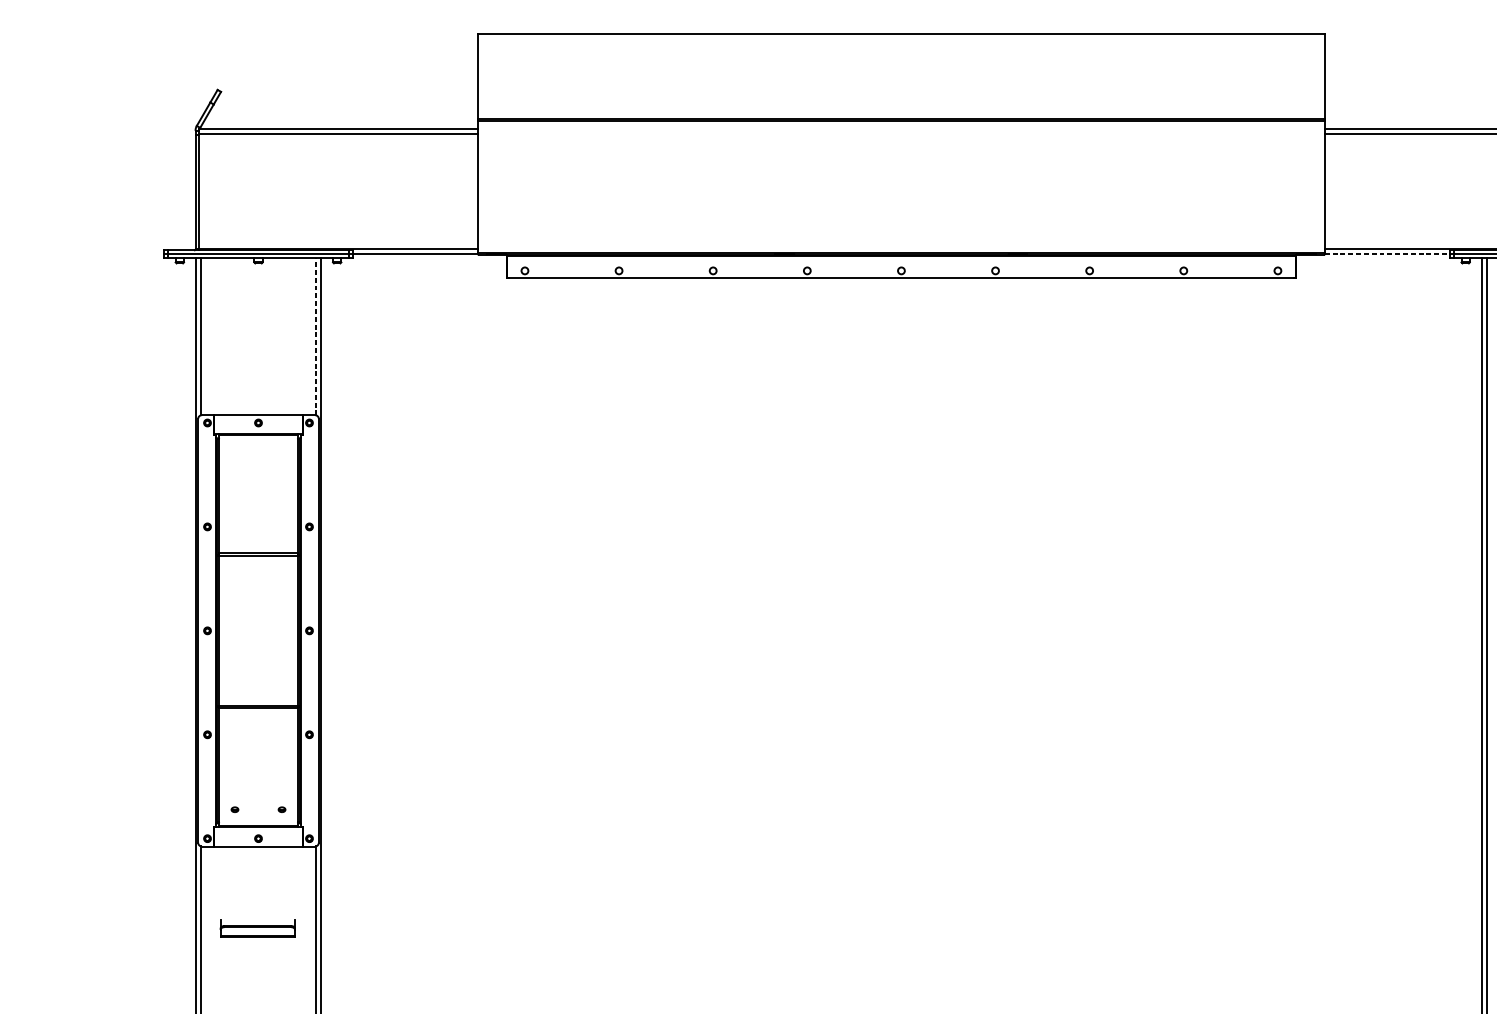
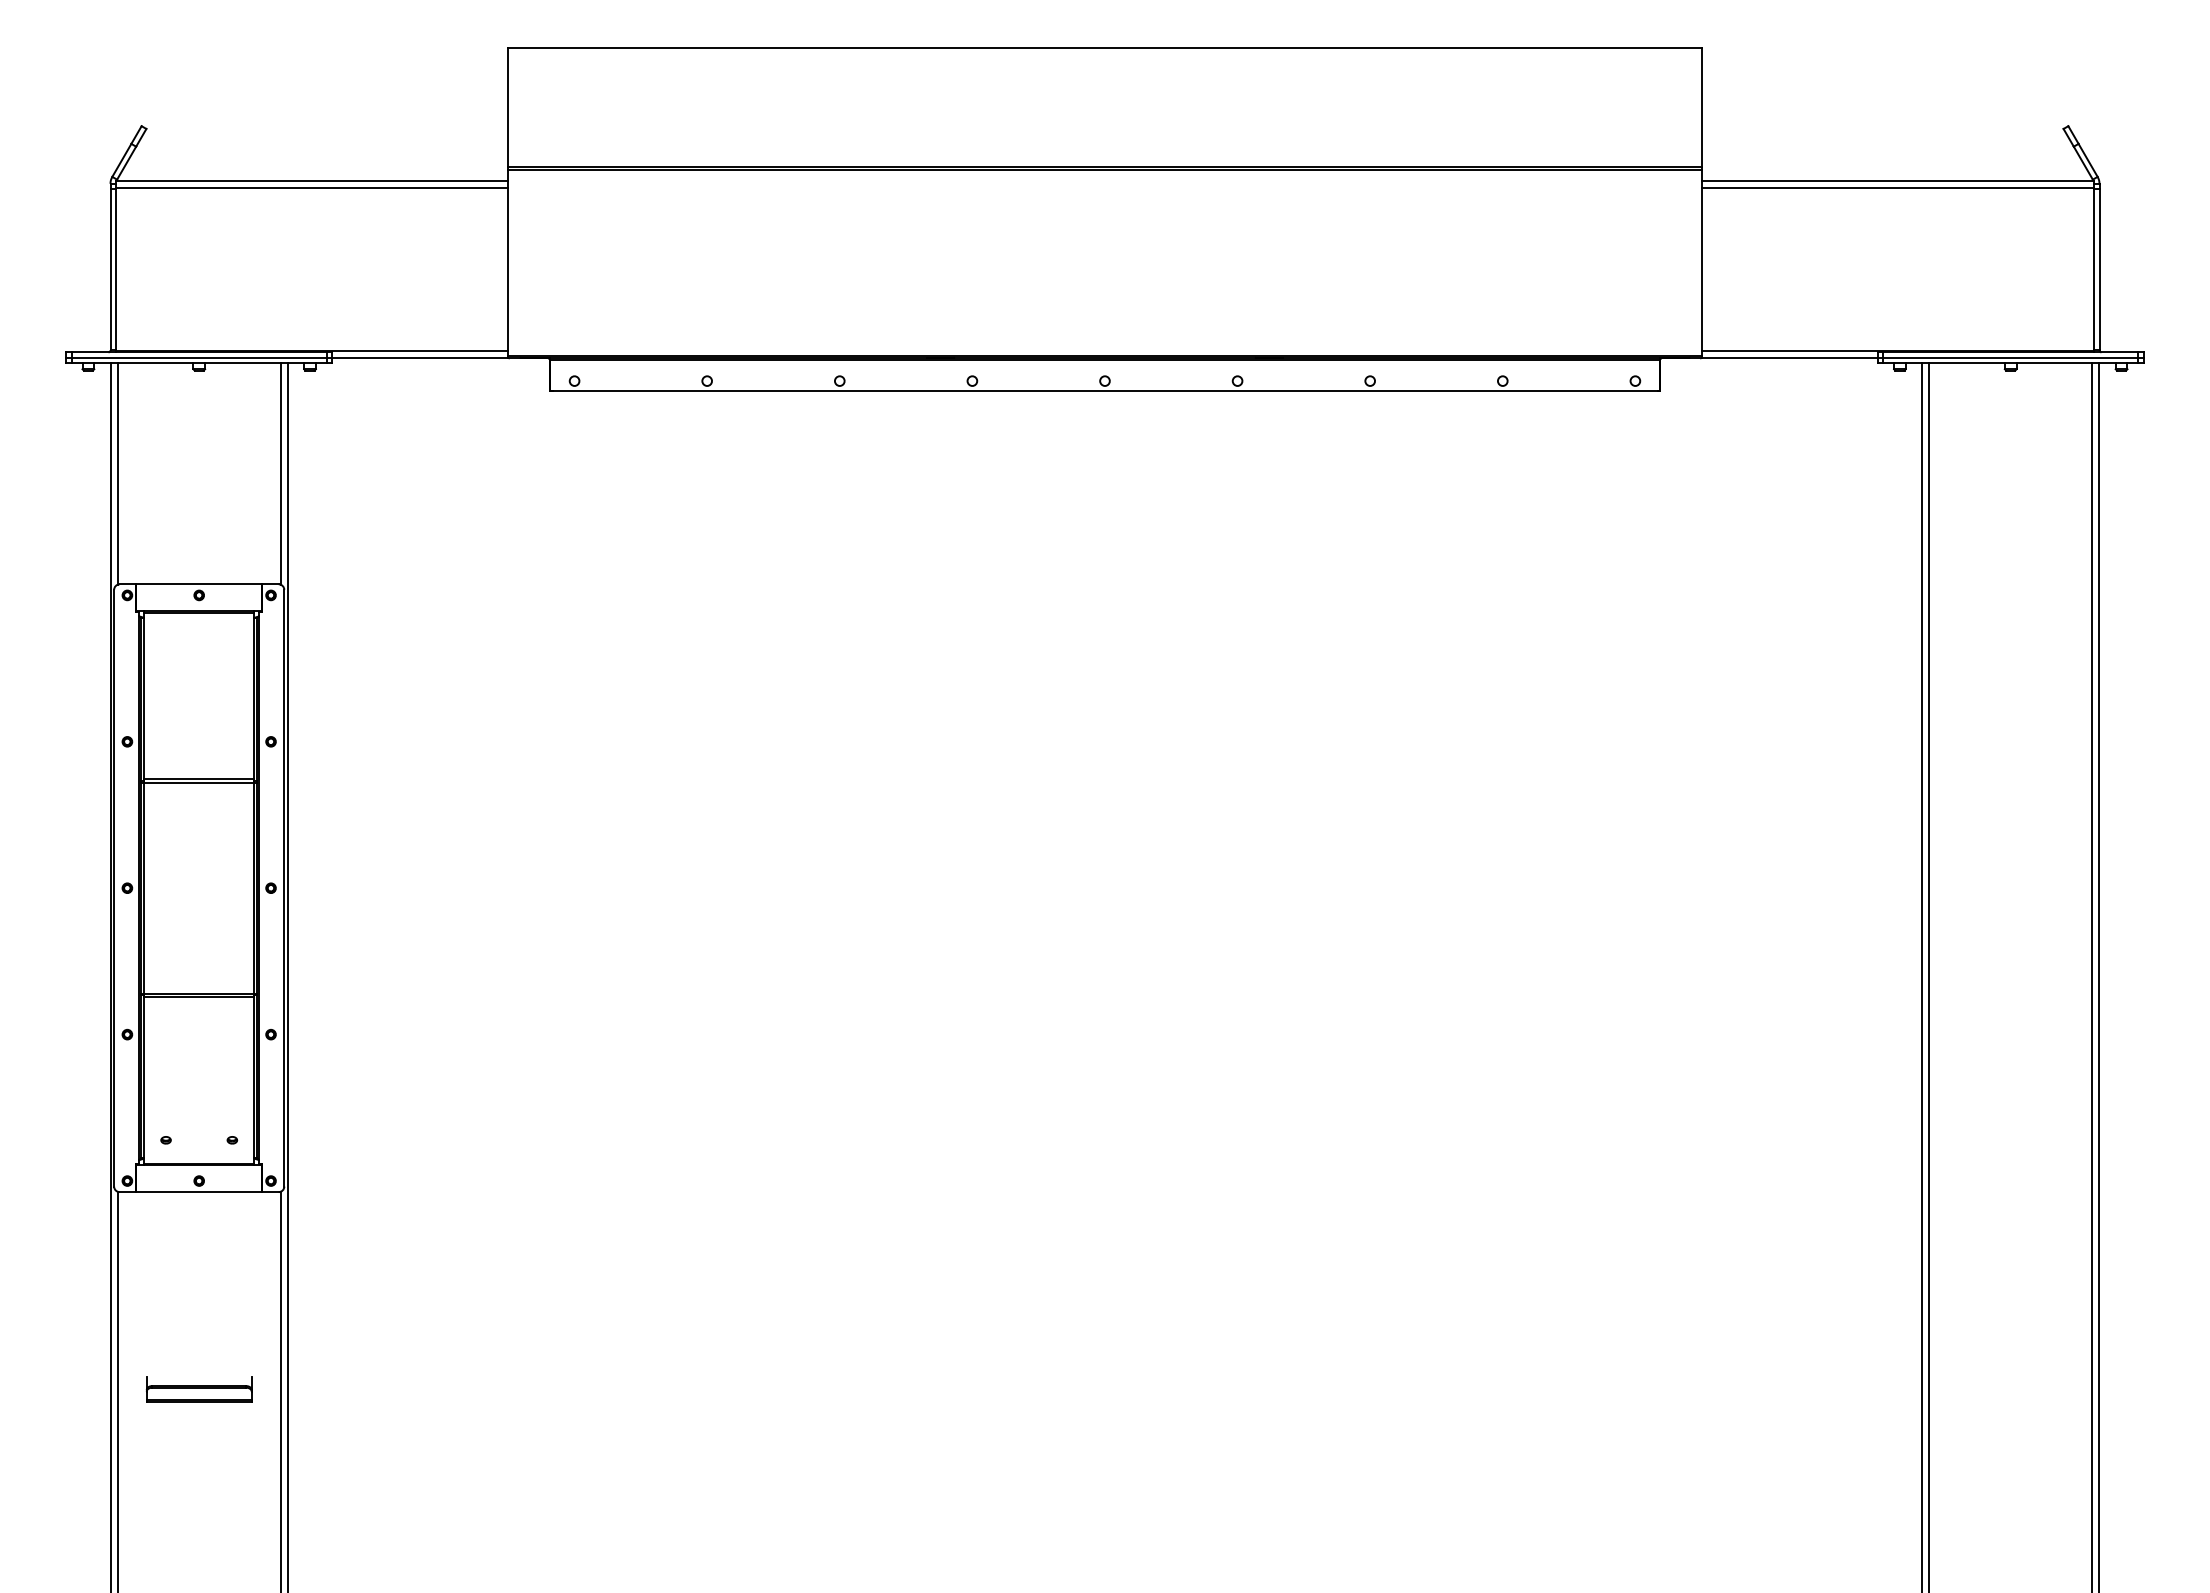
line: (1388, 254) -> (1790, 357), dashed -> solid
line: (316, 337) -> (280, 474), dashed -> solid
part: (257, 928) -> (198, 1389), moved

